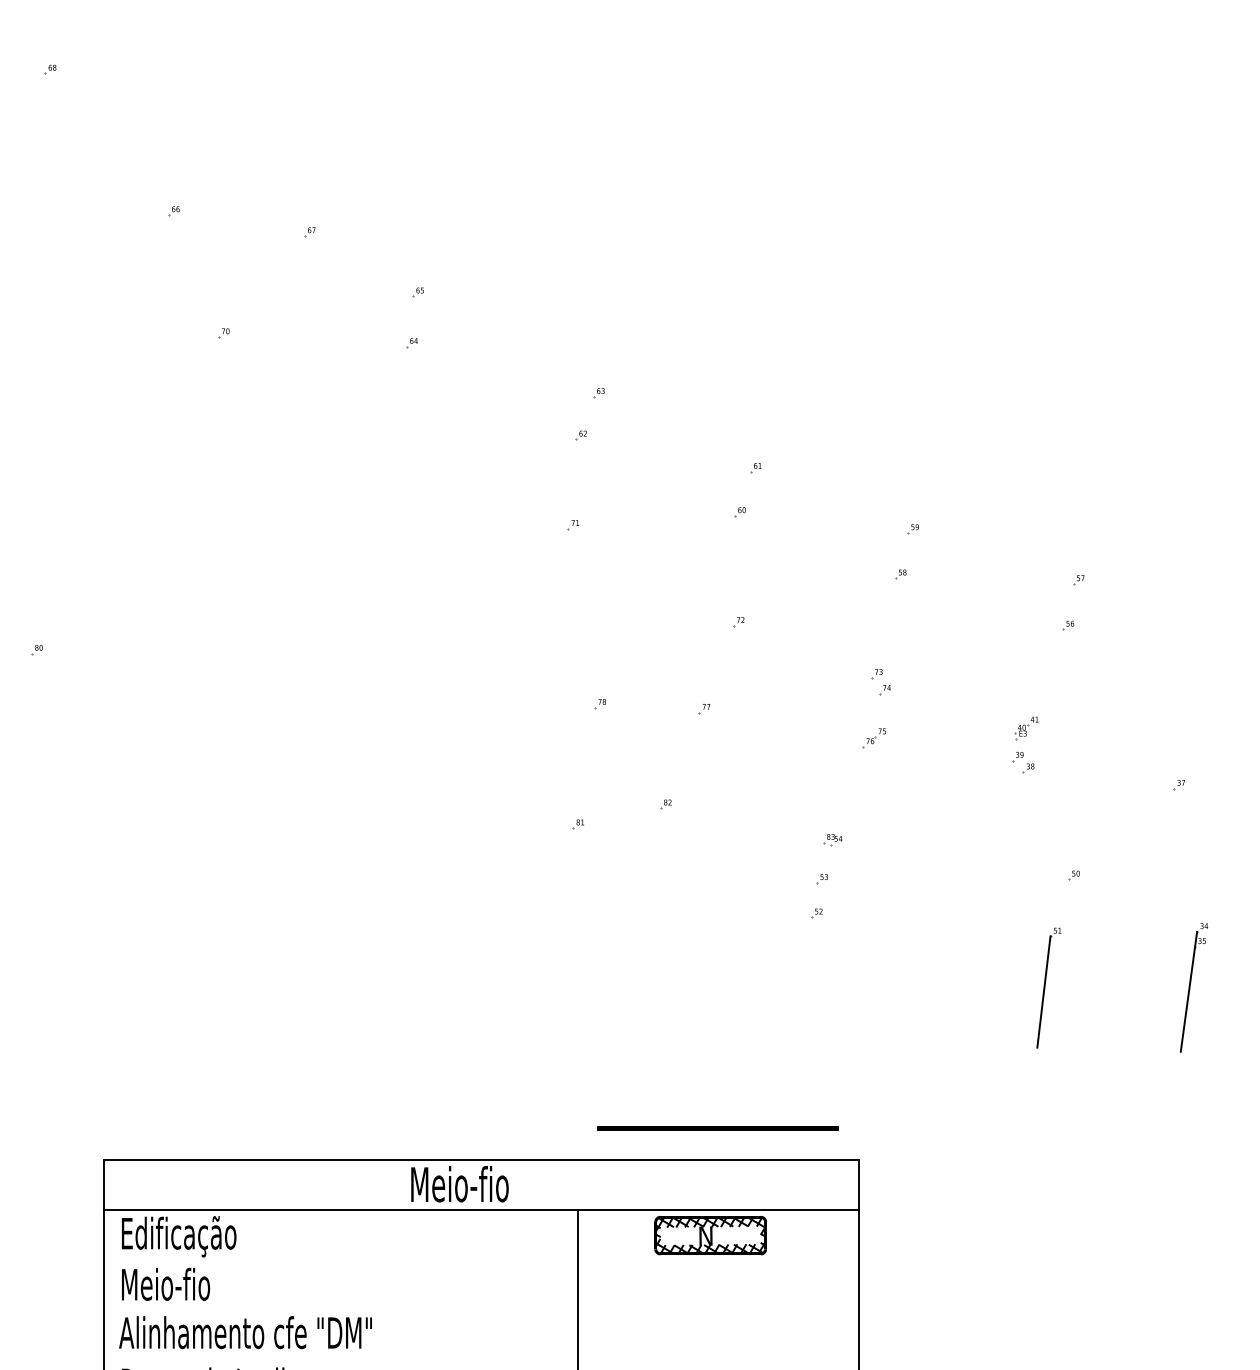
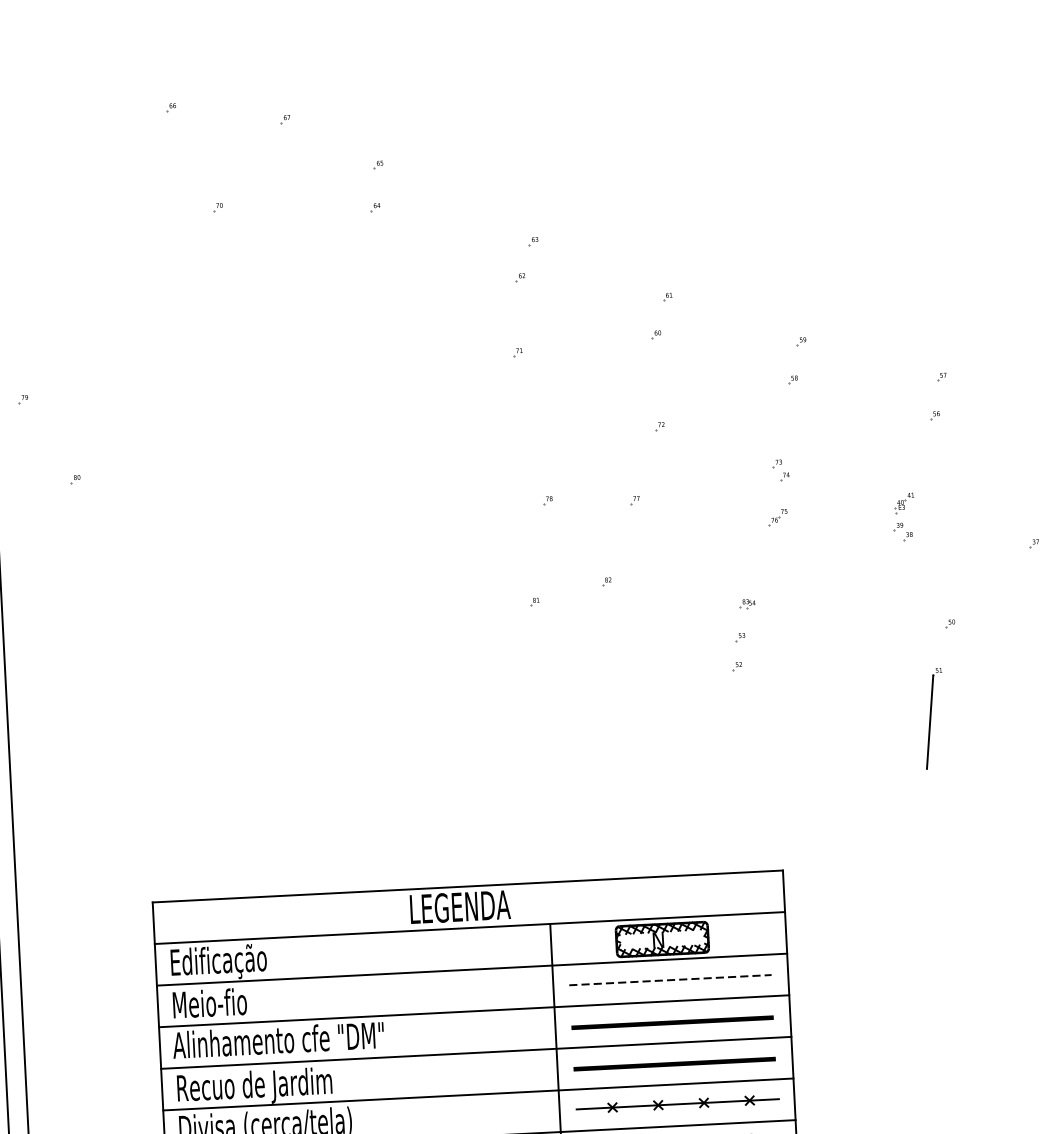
line: (717, 1128) -> (672, 1022), moved
text: (471, 1184) -> (460, 906), Meio-fio -> LEGENDA
line: (481, 1260) -> (472, 969), added
line: (717, 1284) -> (670, 980), added
line: (481, 1310) -> (474, 1011), added
line: (481, 1359) -> (476, 1052), added

